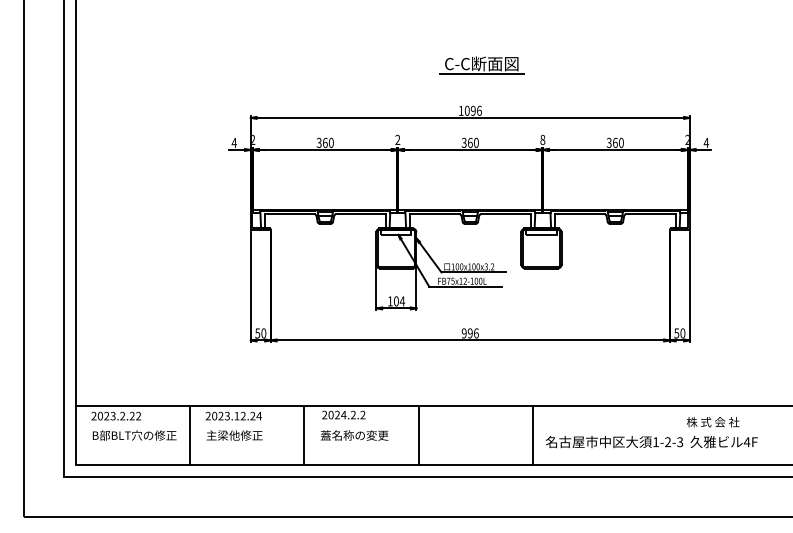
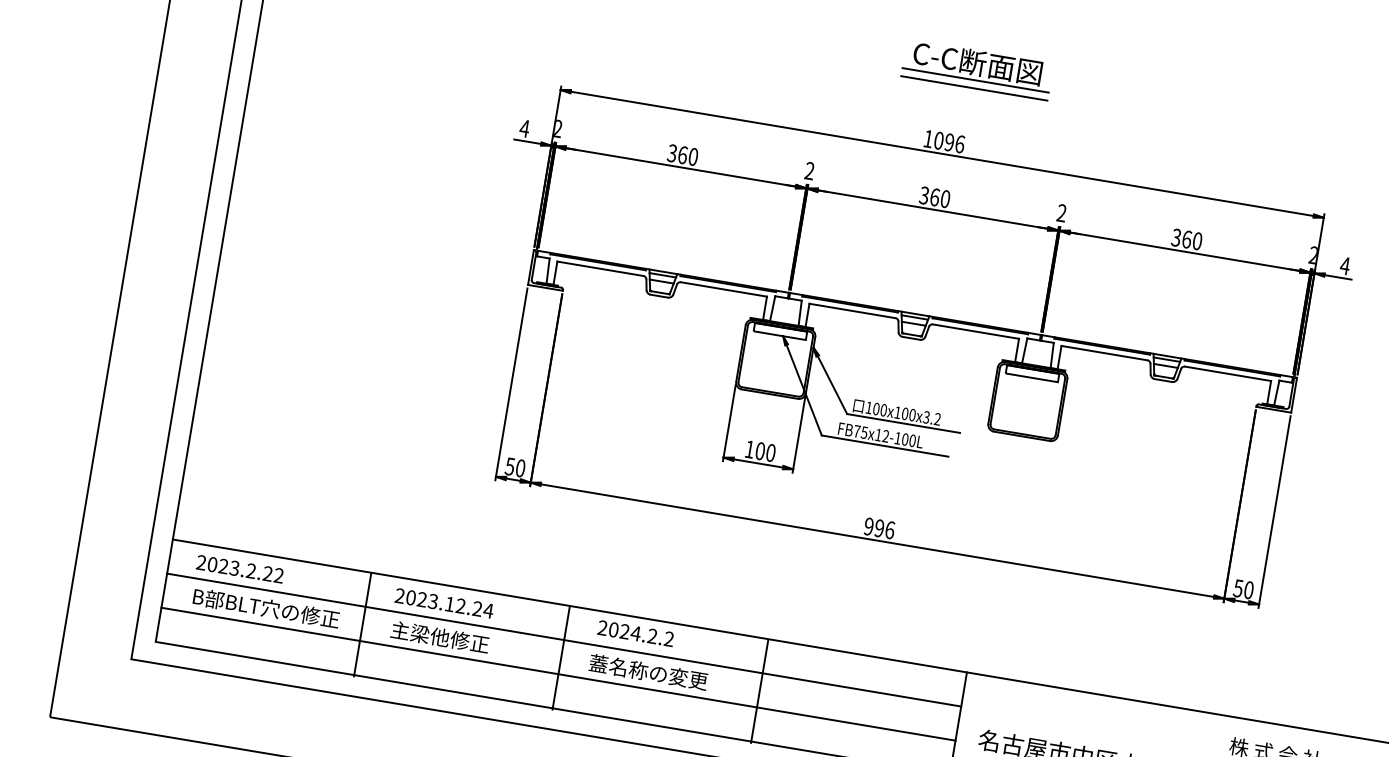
line: (482, 78) -> (974, 88), added
text: (542, 139) -> (1061, 212), 8 -> 2
text: (402, 301) -> (770, 453), 104 -> 100
line: (303, 425) -> (562, 639), added
line: (303, 445) -> (556, 674), added

